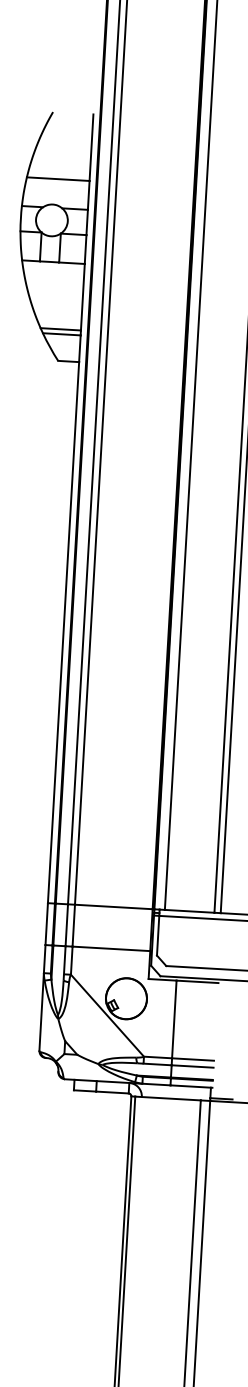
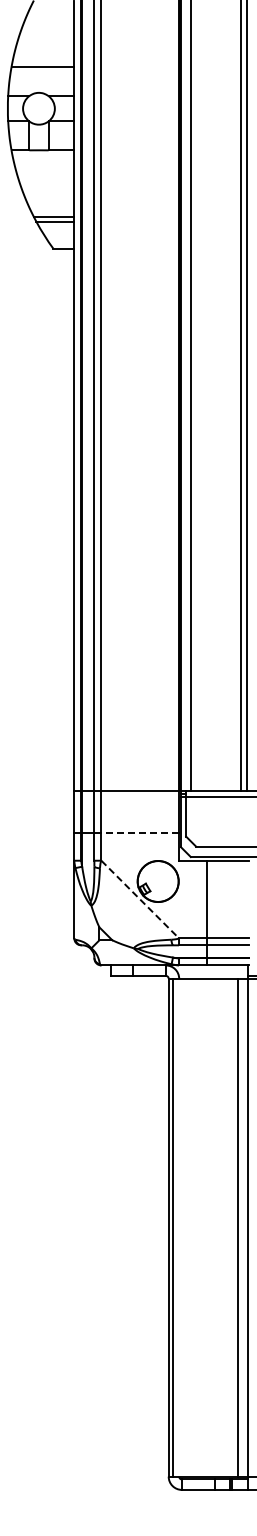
line: (111, 948) -> (140, 832), solid -> dashed
line: (107, 1015) -> (140, 899), solid -> dashed

